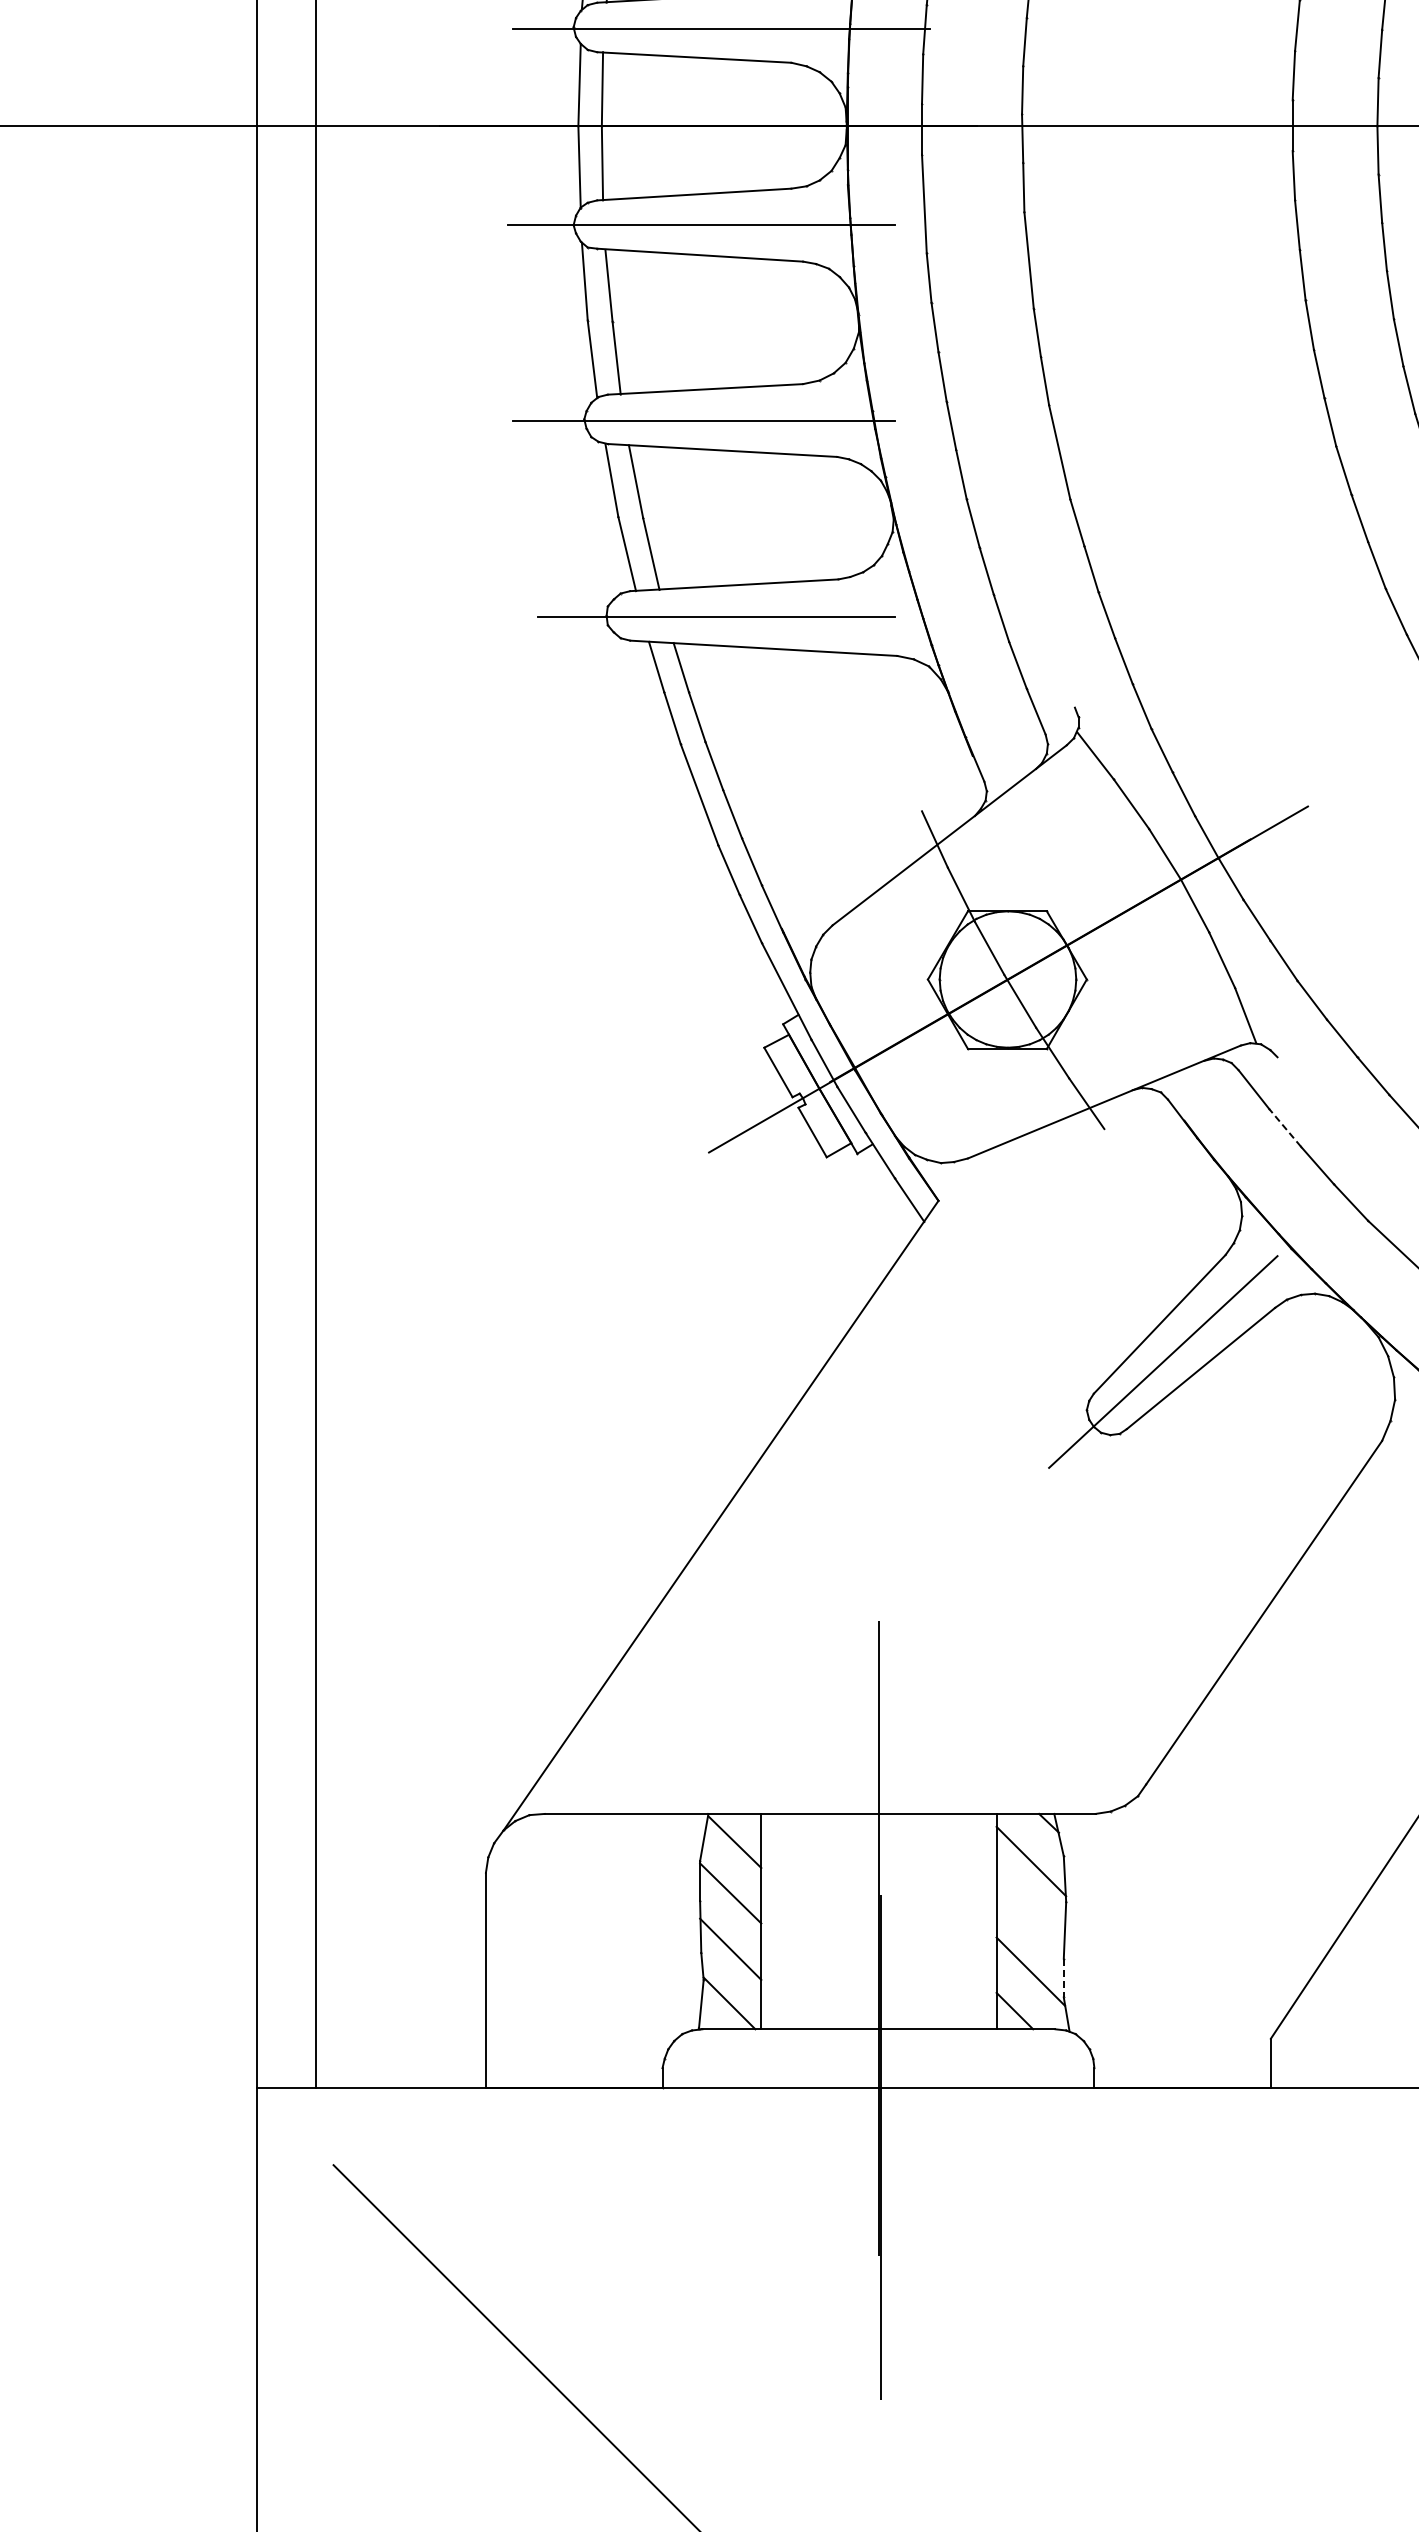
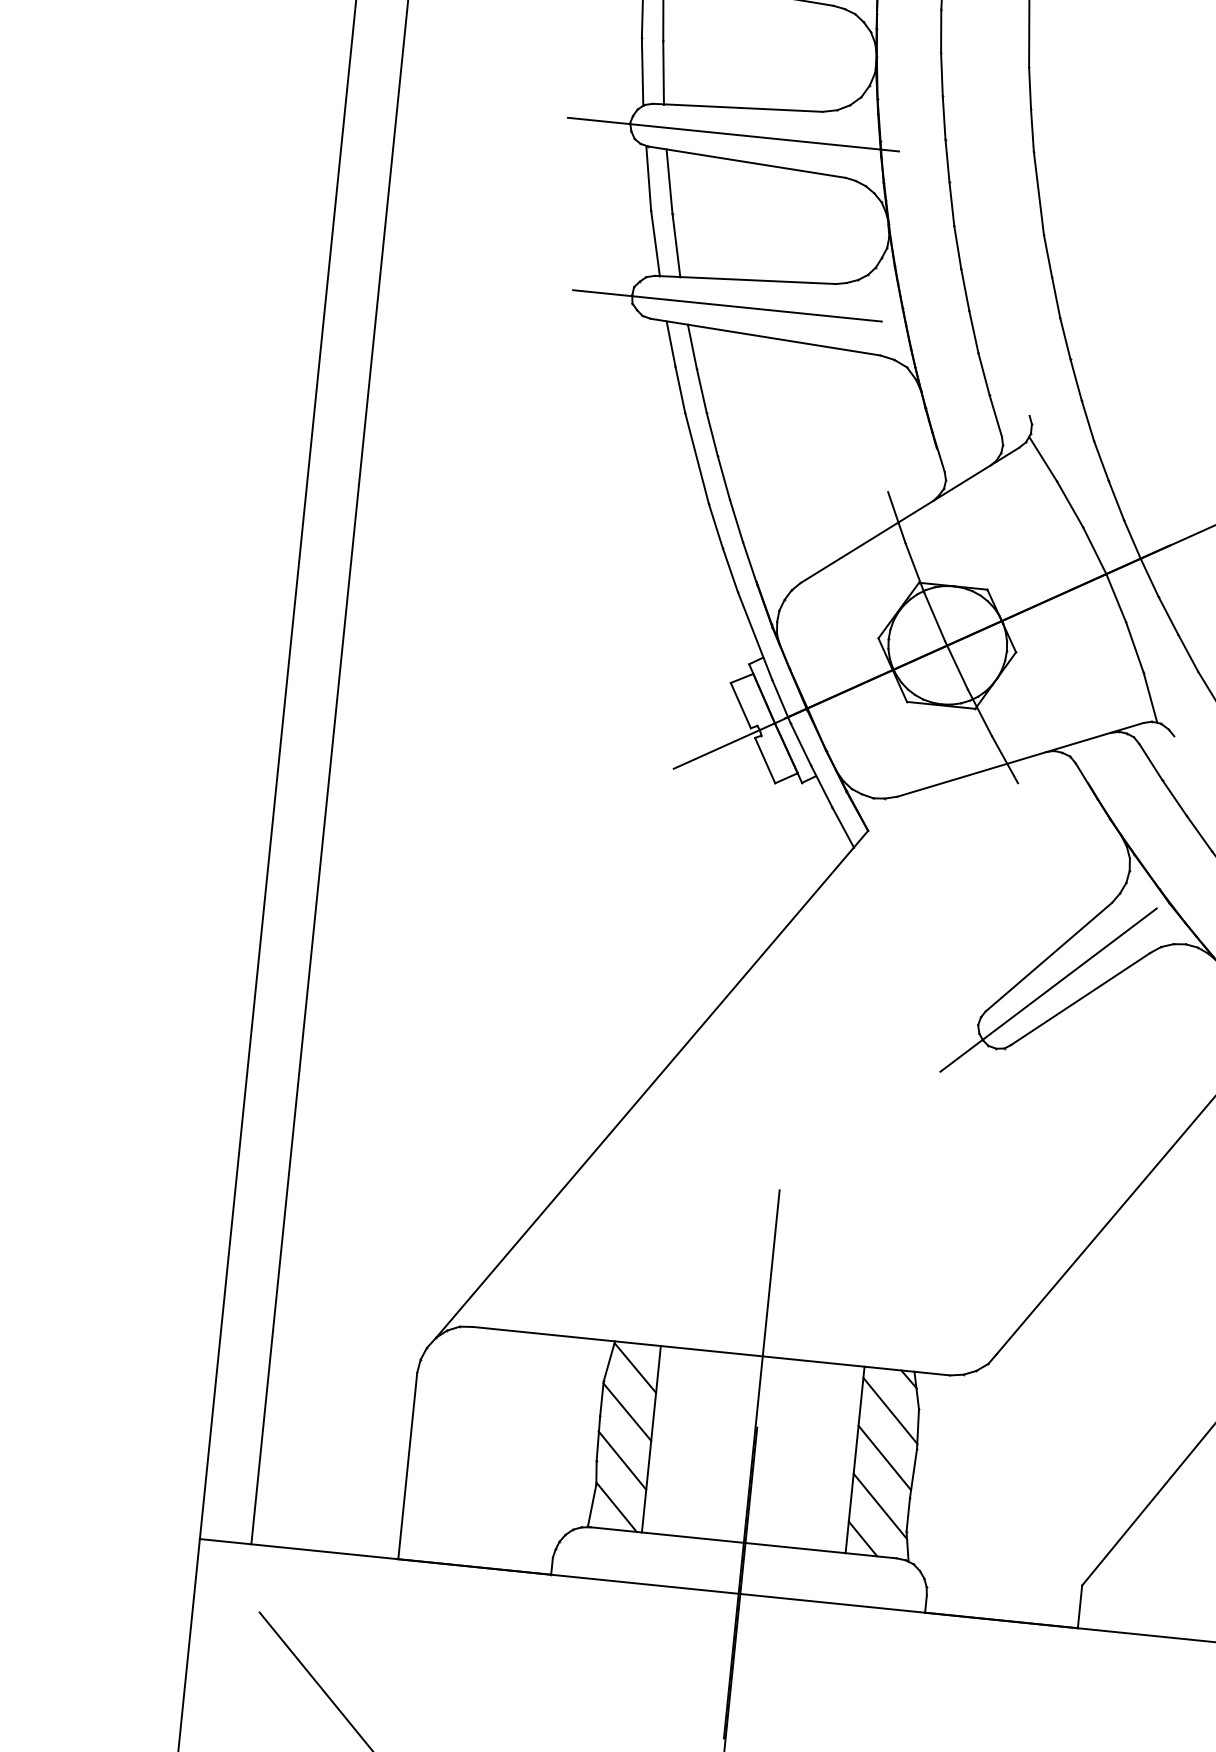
line: (1285, 1127) -> (1175, 797), dashed -> solid
line: (1029, 1915) -> (884, 1457), added
line: (1063, 1978) -> (907, 1515), dashed -> solid

